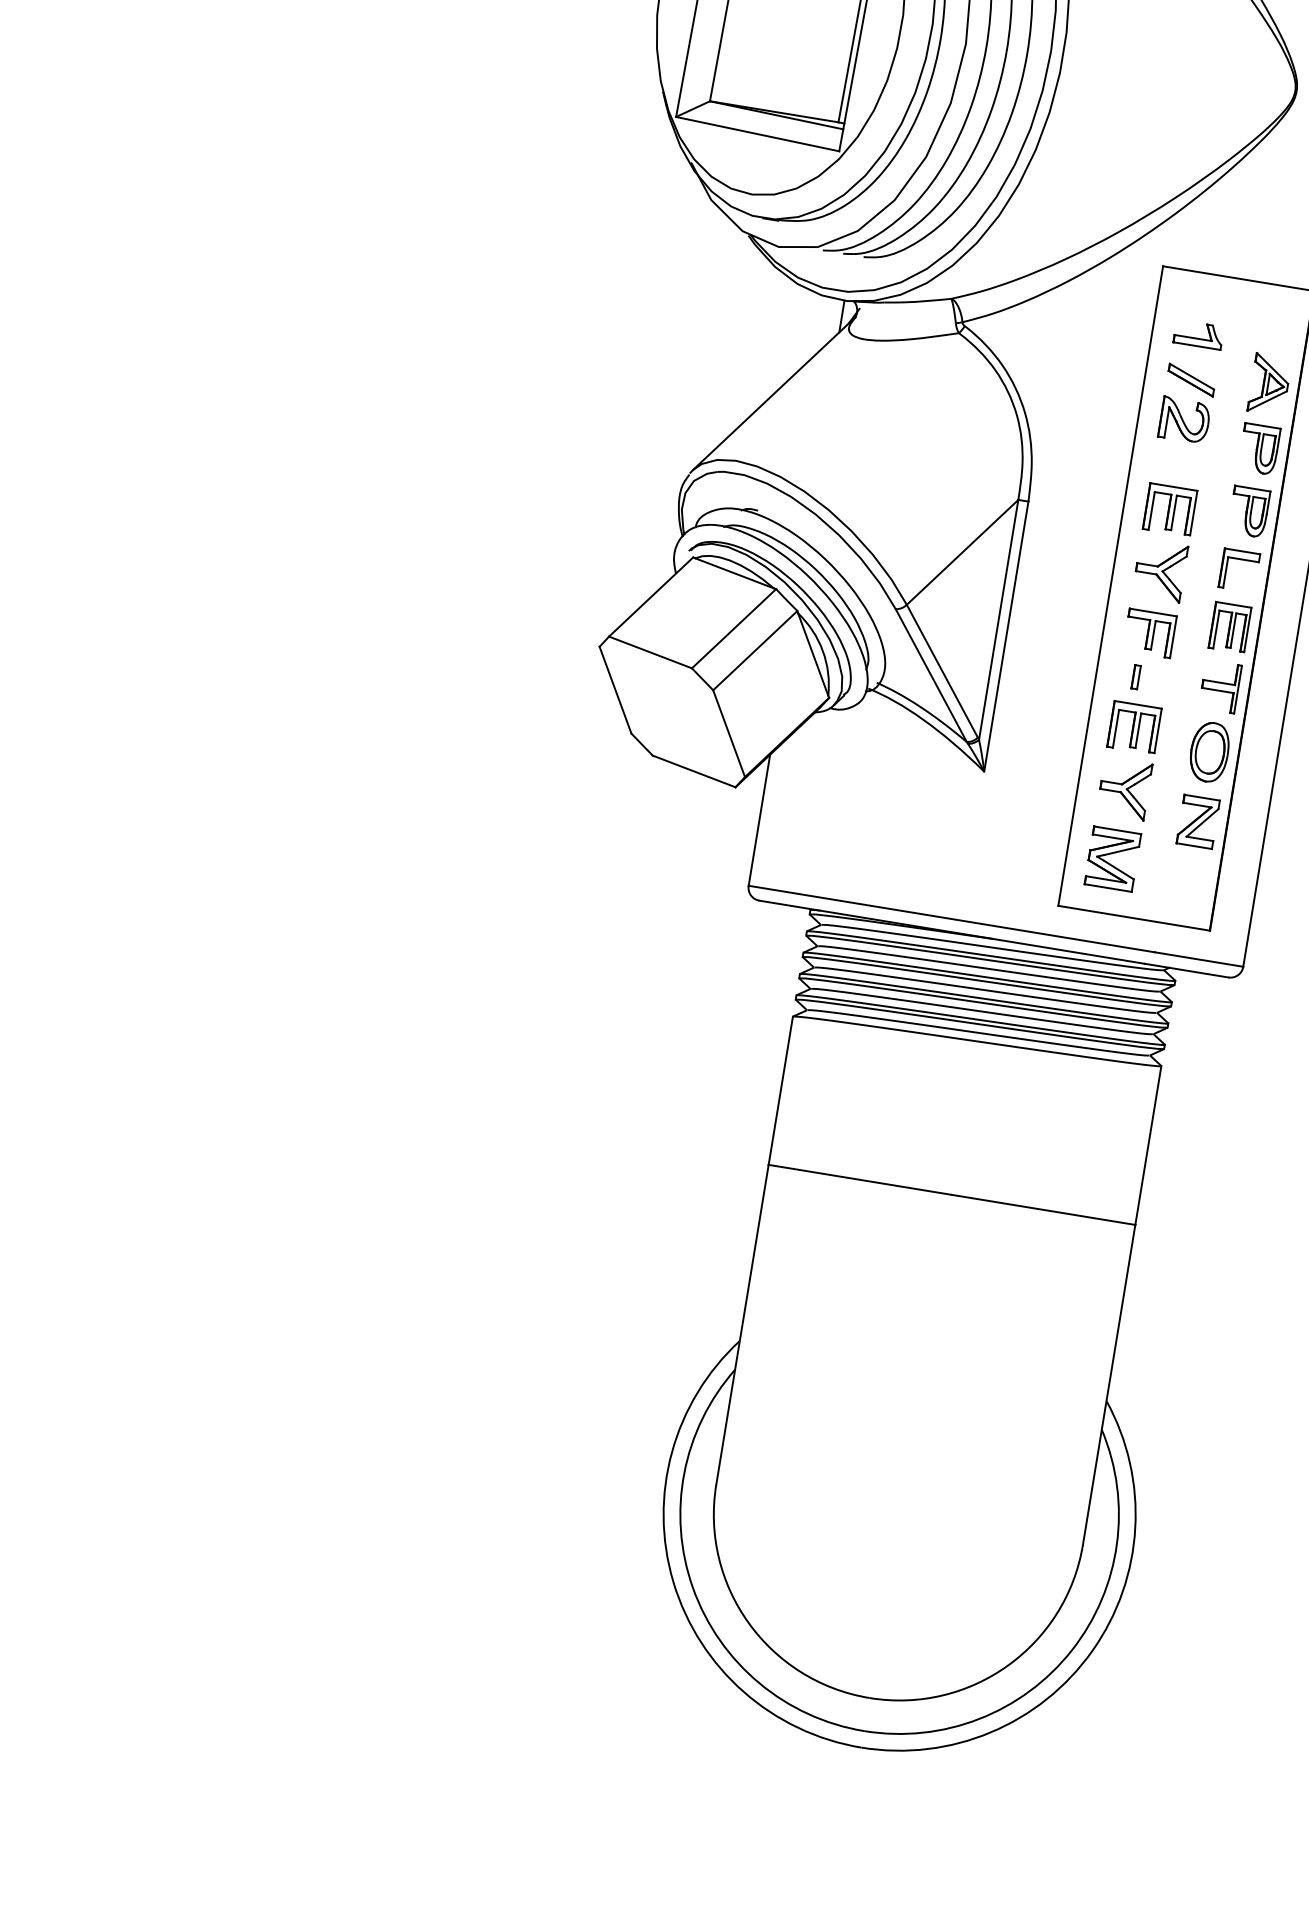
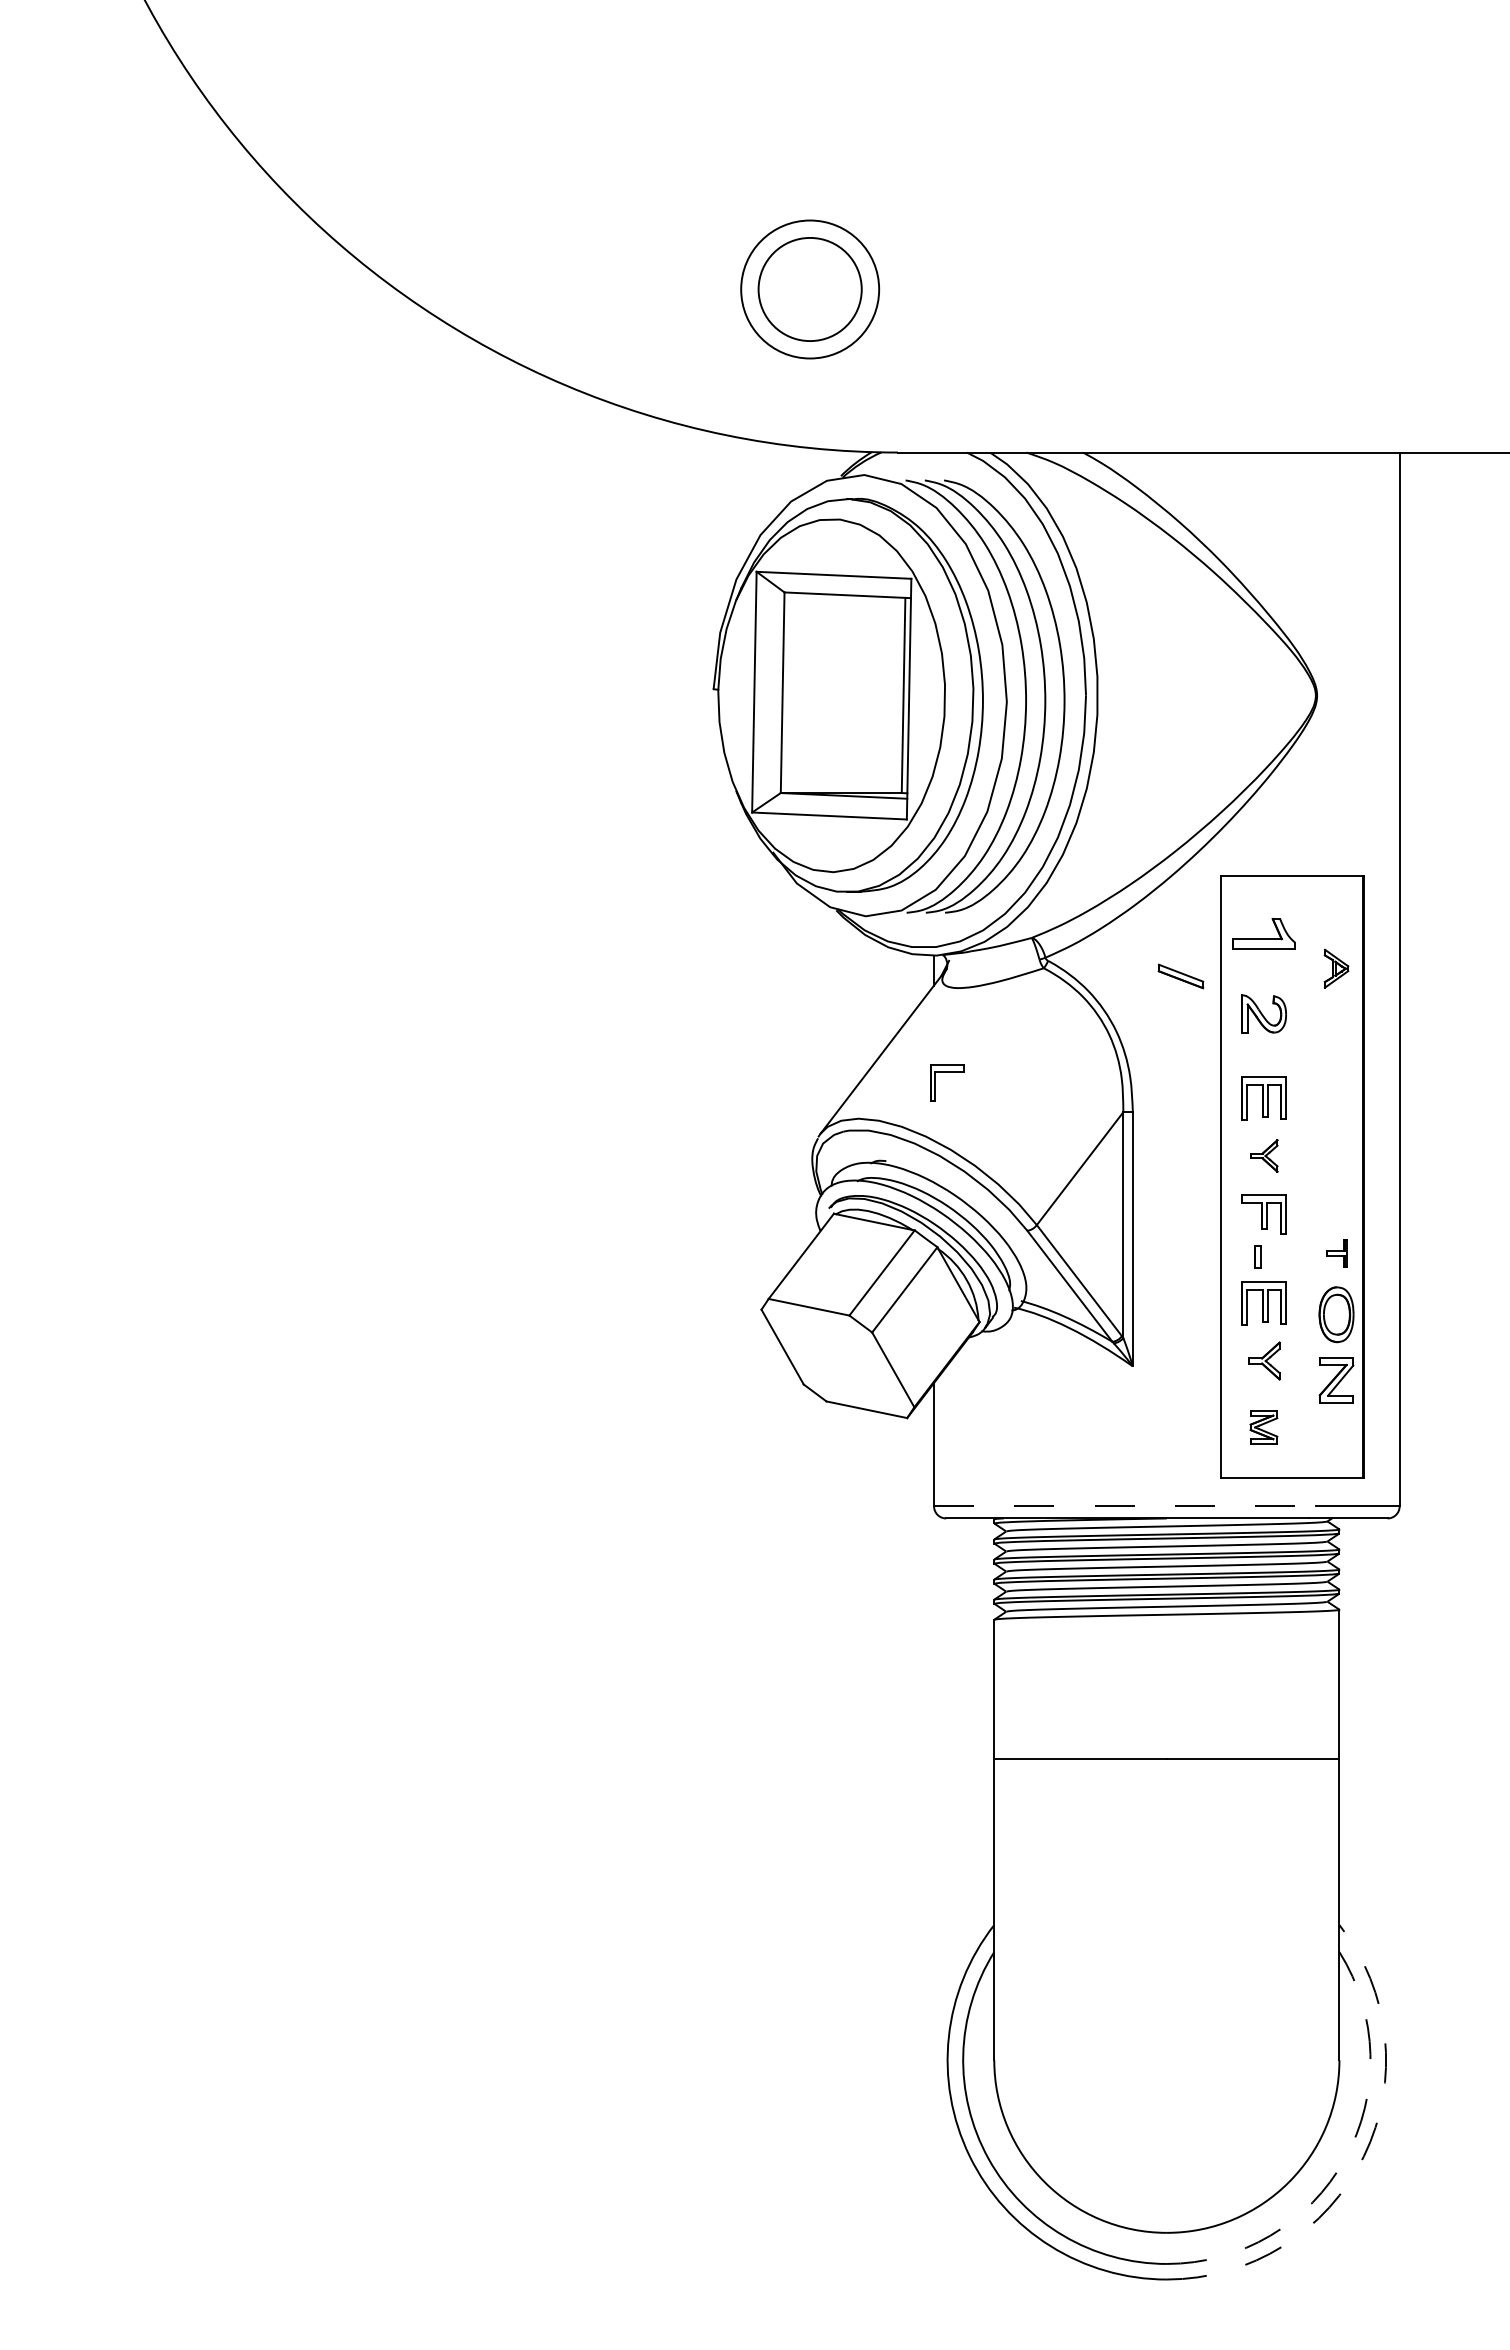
part: (1198, 334) -> (1263, 933), size x1.4
part: (1190, 380) -> (1180, 976), moved
part: (1269, 384) -> (1336, 968), size x0.7
part: (1259, 449) -> (1336, 1029), removed
part: (1248, 511) -> (1336, 1088), removed
part: (1241, 559) -> (947, 1072), moved
part: (1160, 570) -> (1264, 1155), size x0.6
part: (1229, 627) -> (1336, 1197), removed
part: (1220, 687) -> (1336, 1253), size x0.6
part: (1125, 788) -> (1264, 1360), size x0.7
part: (1112, 859) -> (1263, 1427), size x0.6
line: (952, 919) -> (1125, 1506), solid -> dashed
arc: (1072, 1650) -> (1345, 2158), solid -> dashed
arc: (1091, 1651) -> (1363, 2156), solid -> dashed

